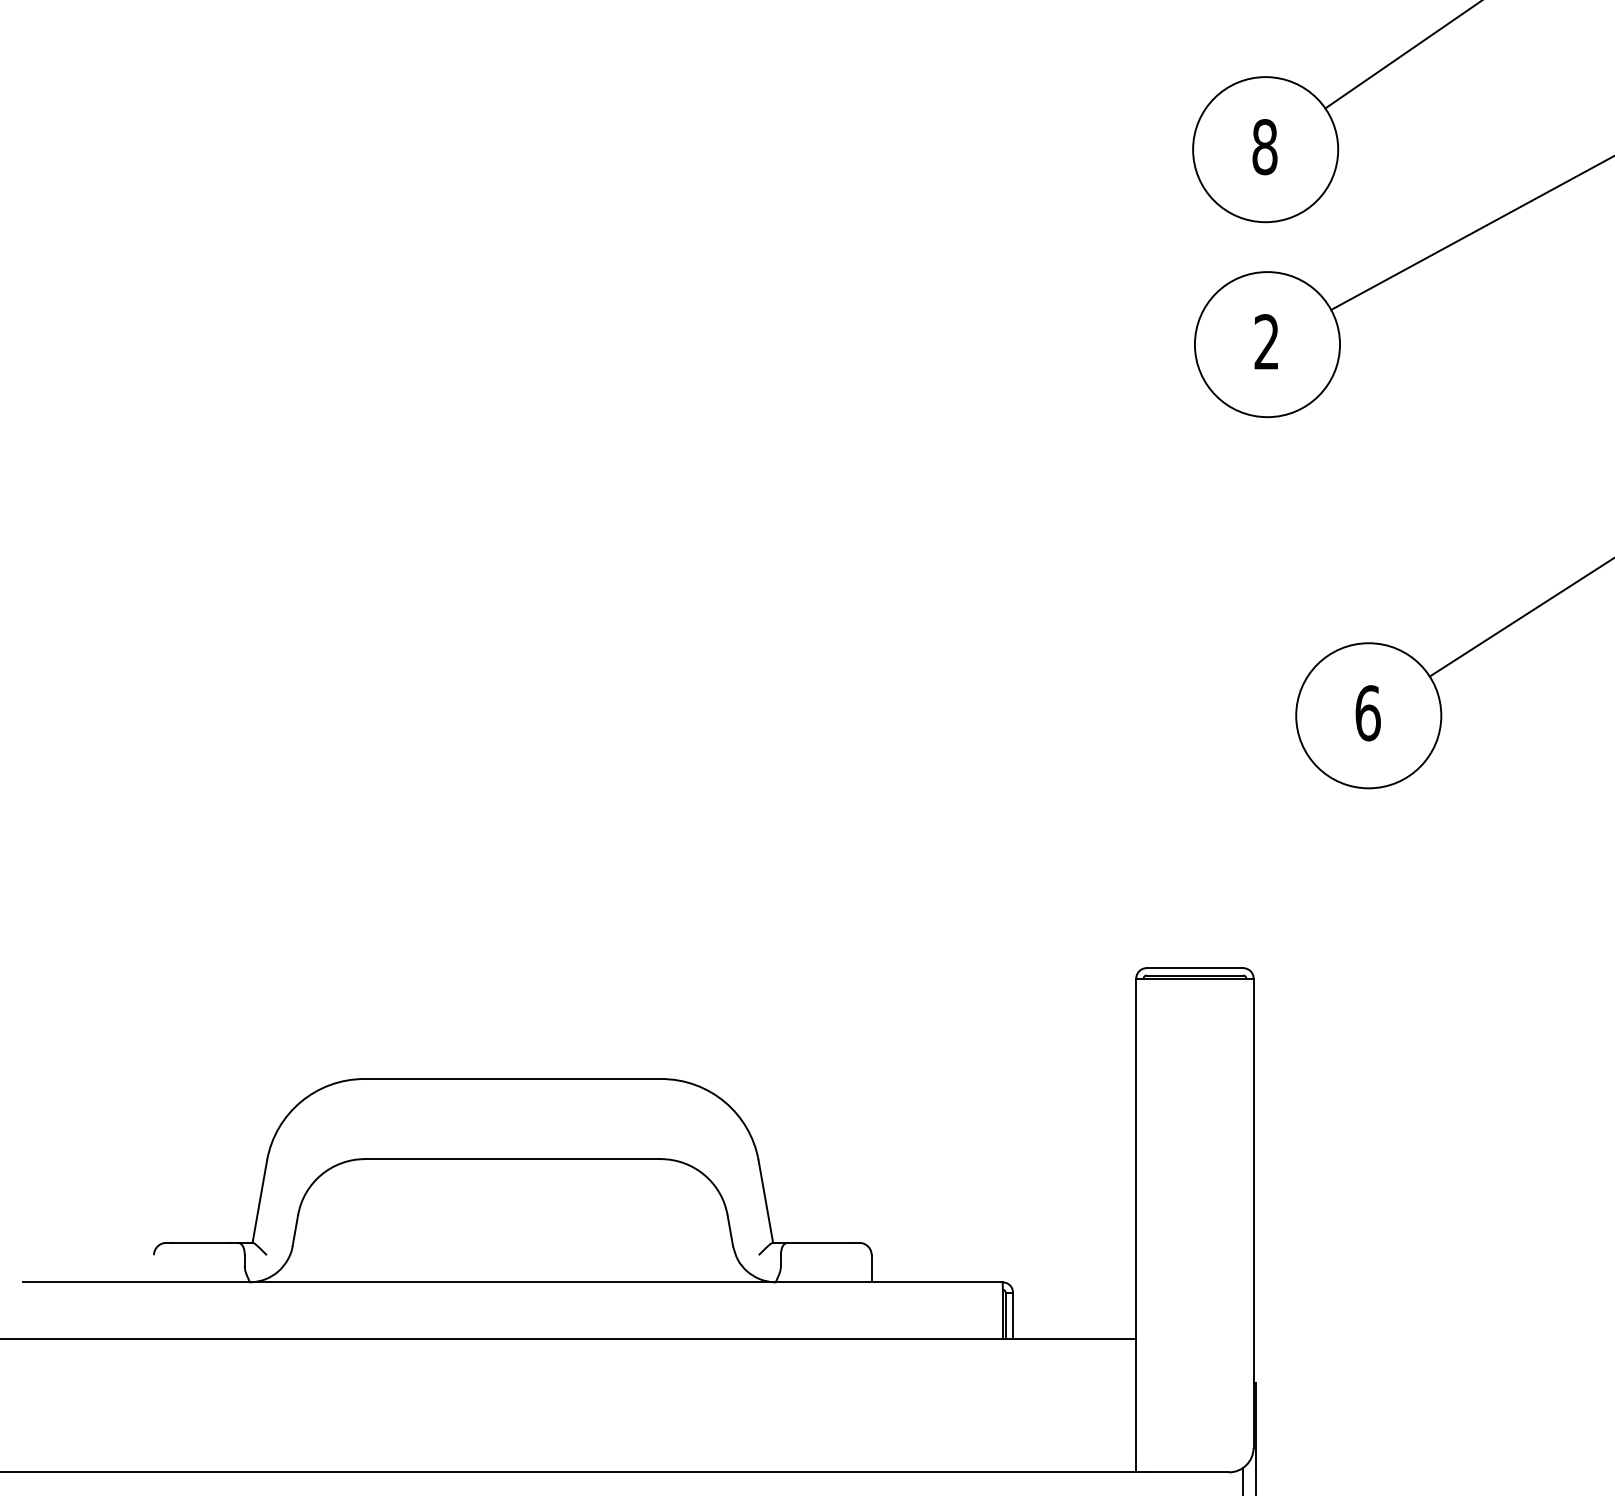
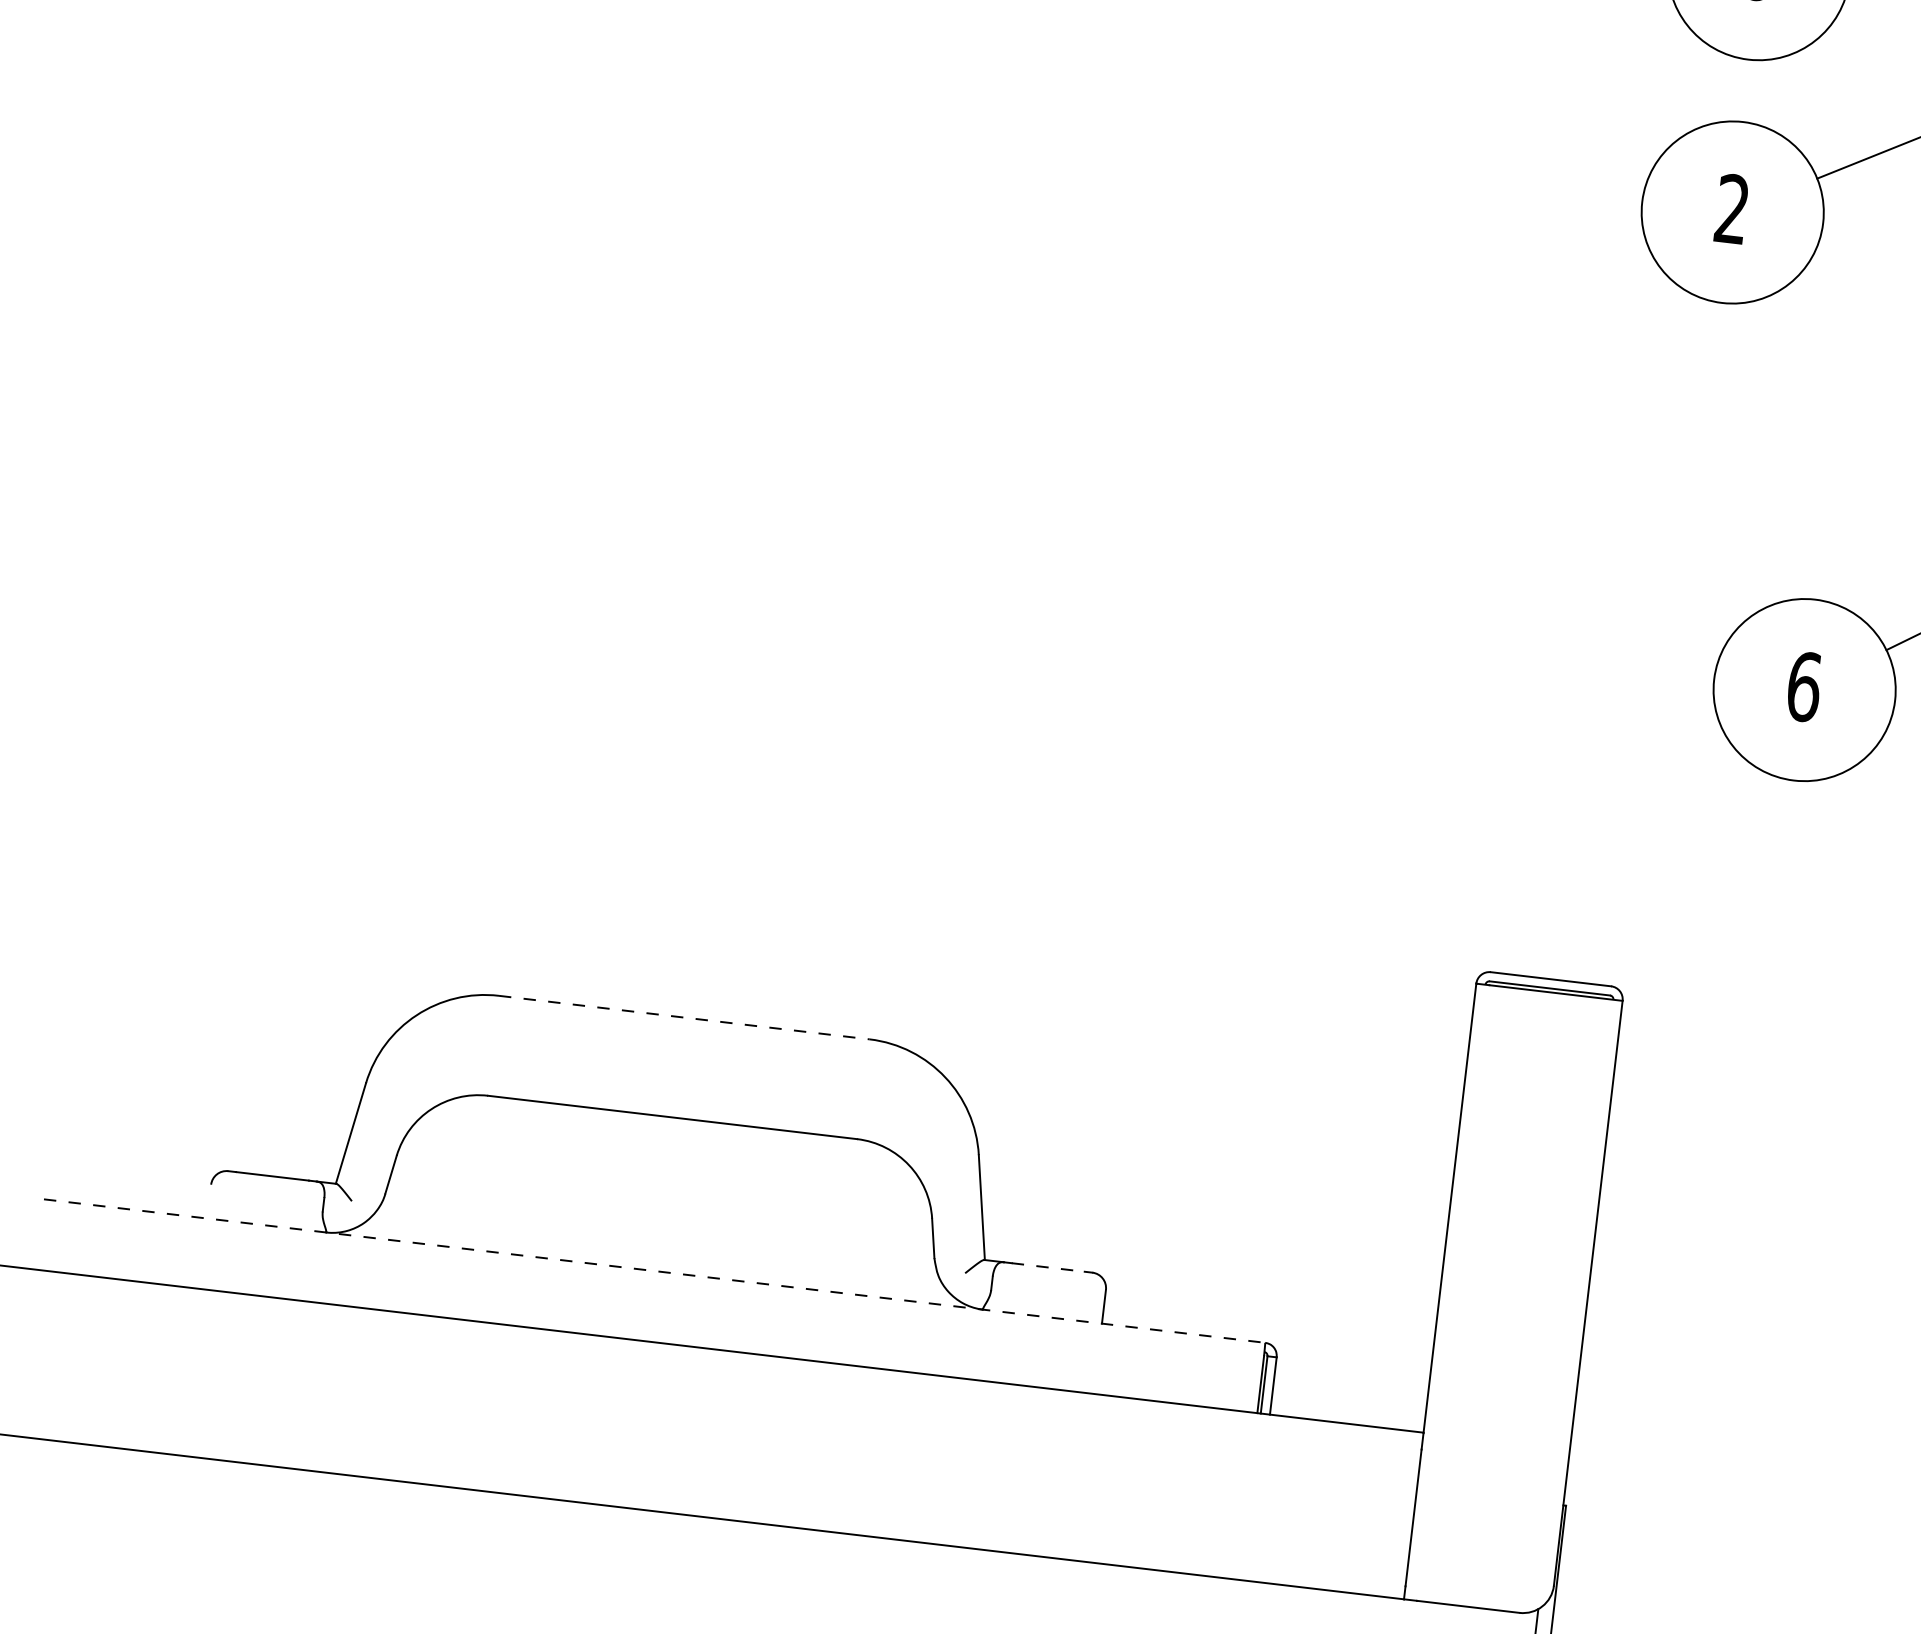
line: (512, 1079) -> (683, 1018), solid -> dashed
line: (824, 1242) -> (1048, 1267), solid -> dashed
line: (512, 1282) -> (654, 1271), solid -> dashed

